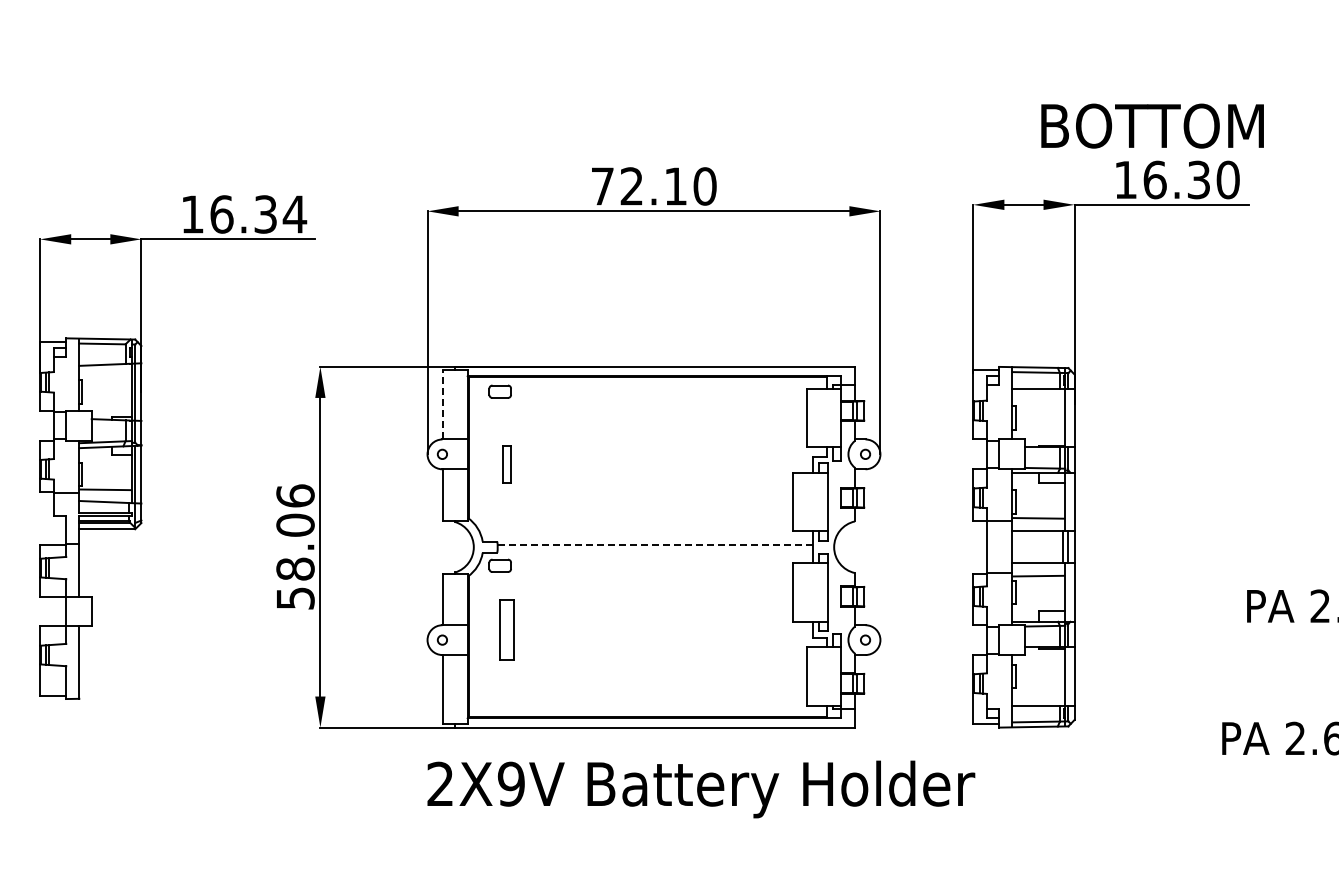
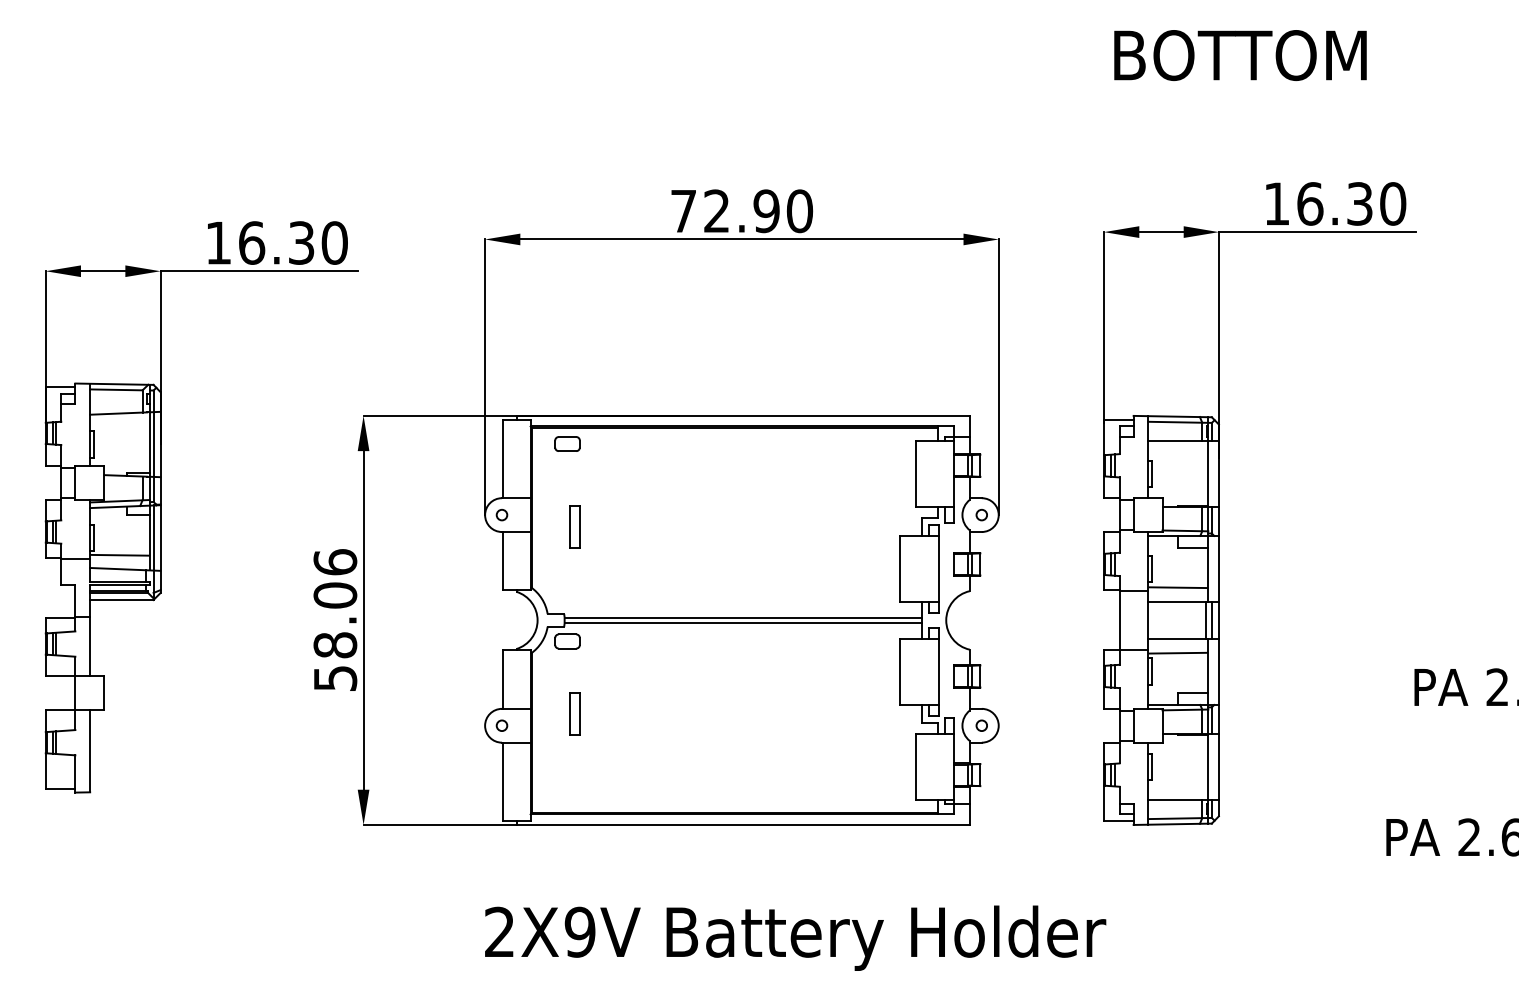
text: (1152, 125) -> (1240, 54), moved
text: (675, 186) -> (766, 211), 72.10 -> 72.90
text: (294, 214) -> (334, 243), 16.34 -> 16.30
line: (442, 404) -> (502, 458), dashed -> solid
line: (655, 544) -> (743, 617), dashed -> solid
line: (654, 549) -> (742, 622), added
part: (506, 629) -> (574, 713), size x0.62
text: (701, 789) -> (795, 938), moved

